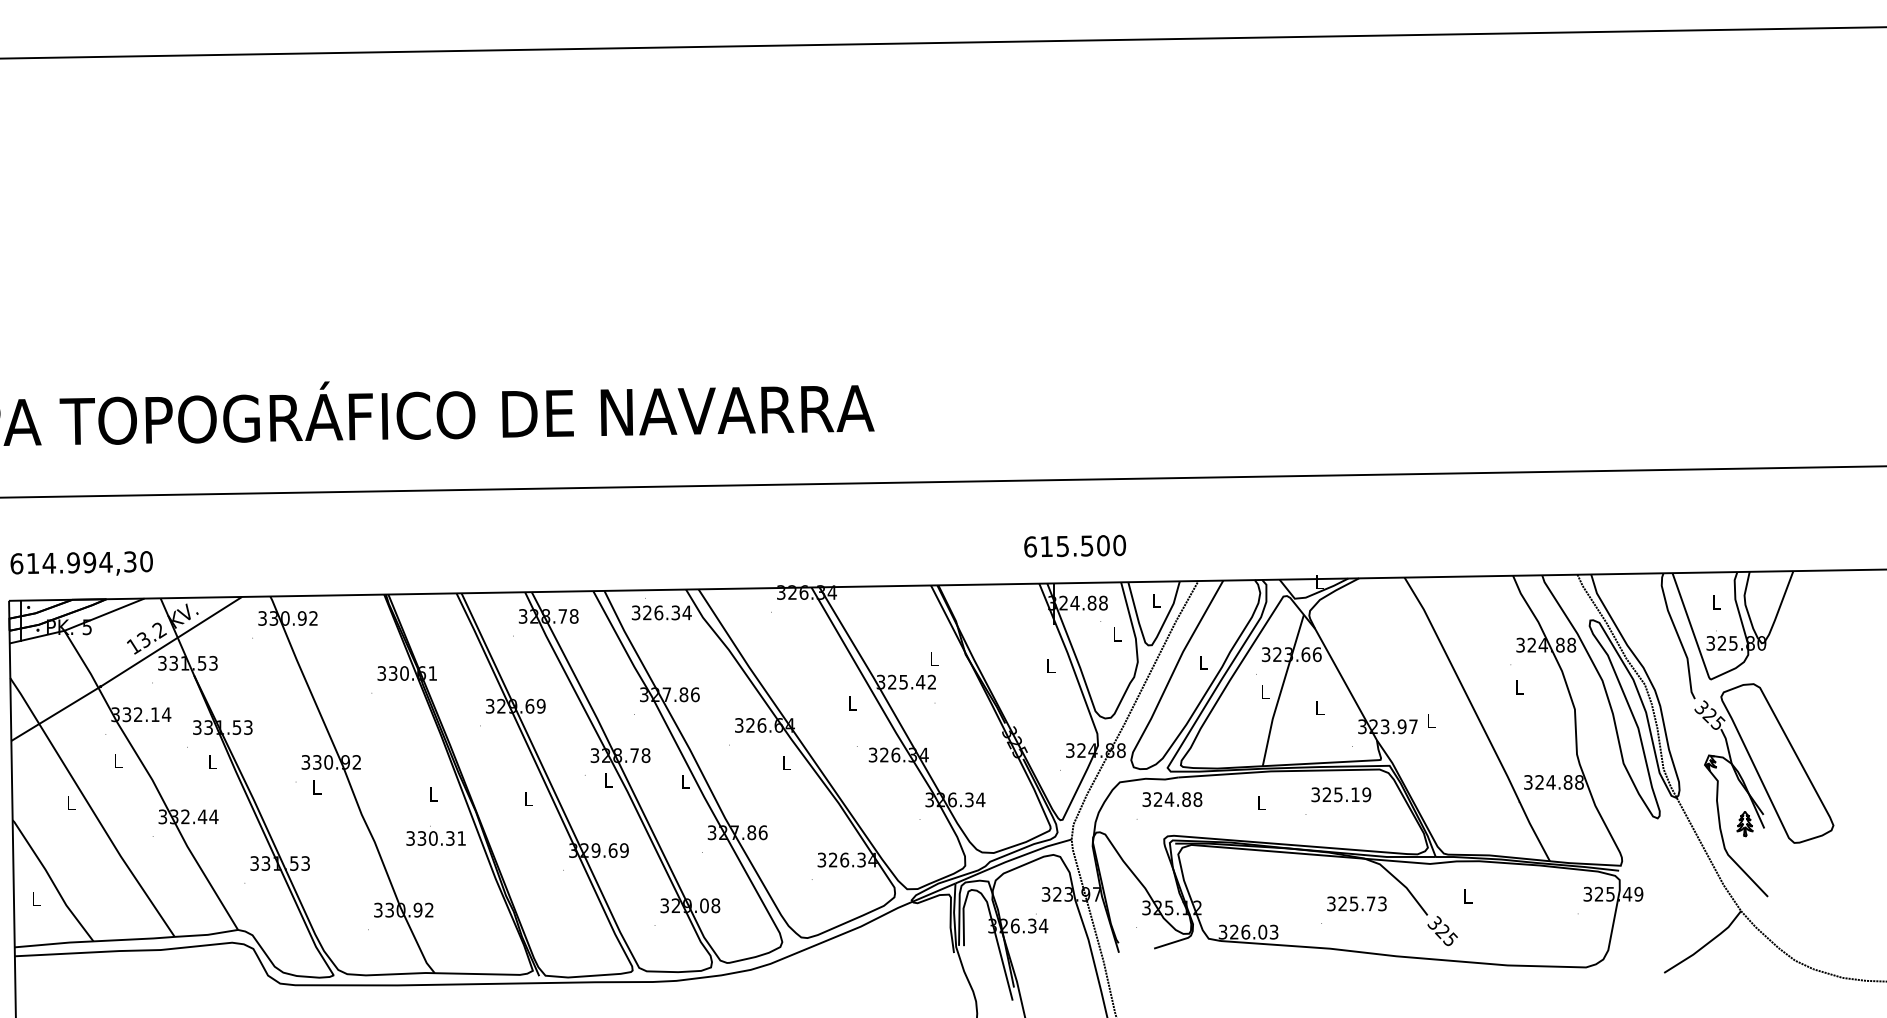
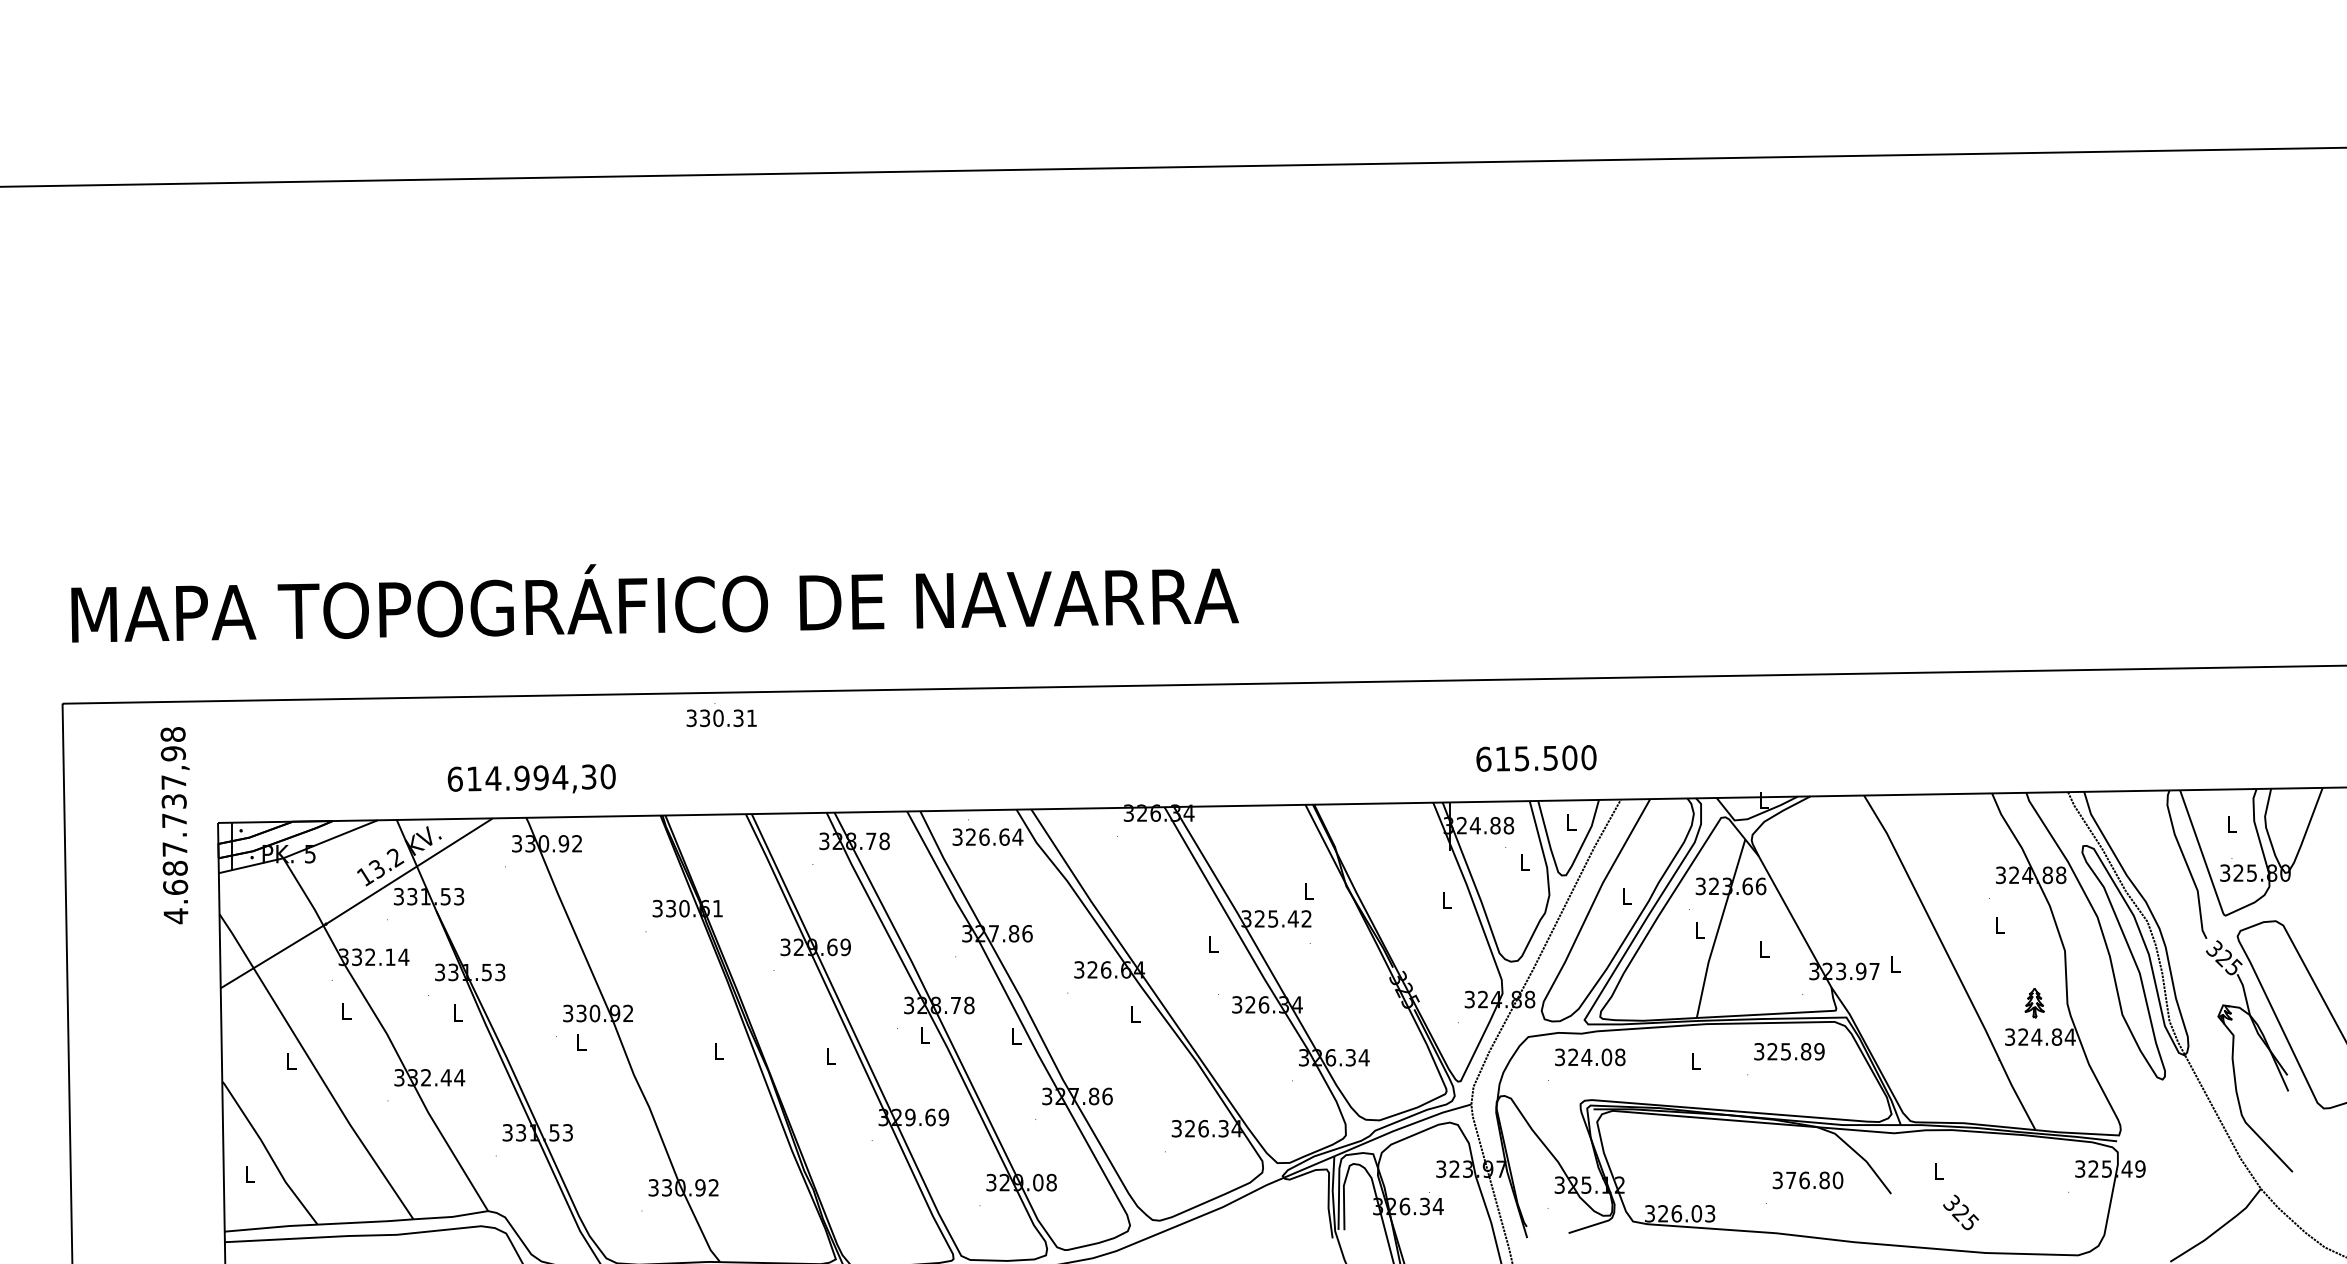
text: (1075, 546) -> (1536, 758), moved
text: (81, 563) -> (531, 778), moved
text: (675, 612) -> (1004, 836), 326.34 -> 326.64
text: (1578, 781) -> (2069, 1036), 324.88 -> 324.84
text: (1355, 794) -> (1806, 1051), 325.19 -> 325.89
text: (1186, 799) -> (1606, 1057), 324.88 -> 324.08
part: (1744, 824) -> (2034, 1003), moved
text: (435, 836) -> (721, 715), moved
text: (1362, 903) -> (1814, 1180), 325.73 -> 376.80
text: (1443, 931) -> (1961, 1212), moved

